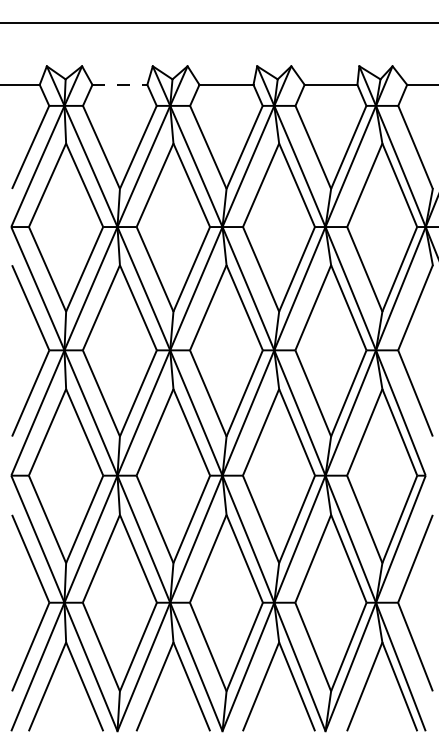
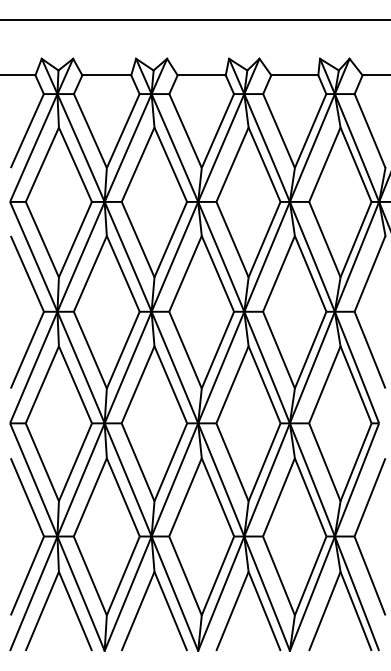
line: (120, 85) -> (107, 75), dashed -> solid

